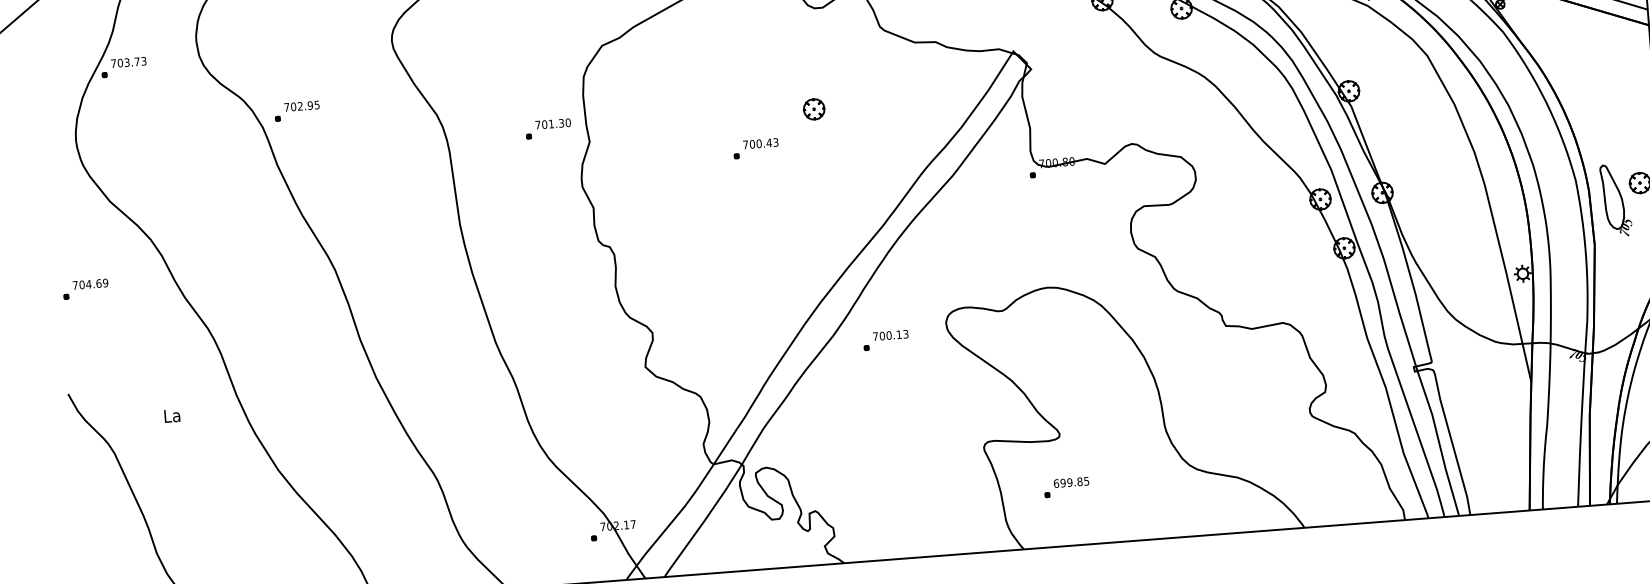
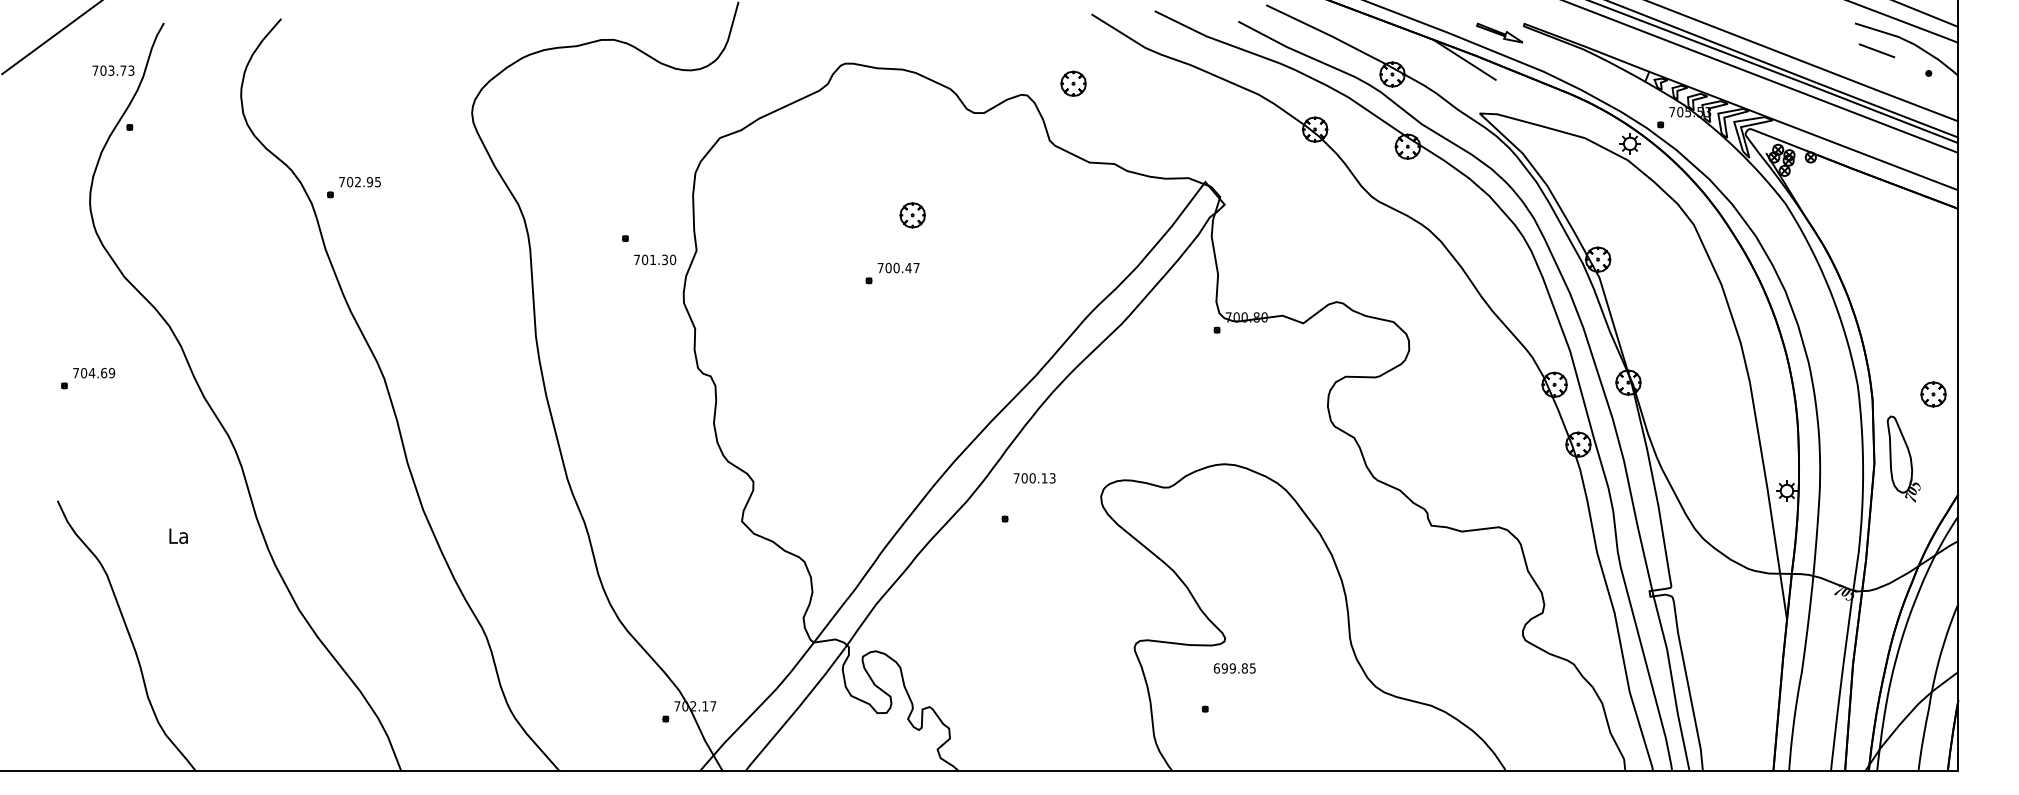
text: (128, 62) -> (113, 70), moved
part: (813, 109) -> (912, 215), moved
text: (553, 123) -> (655, 259), moved
text: (775, 142) -> (916, 267), 700.43 -> 700.47
part: (1615, 200) -> (1903, 458), moved
text: (890, 335) -> (1034, 478), moved
text: (1071, 482) -> (1234, 668), moved

